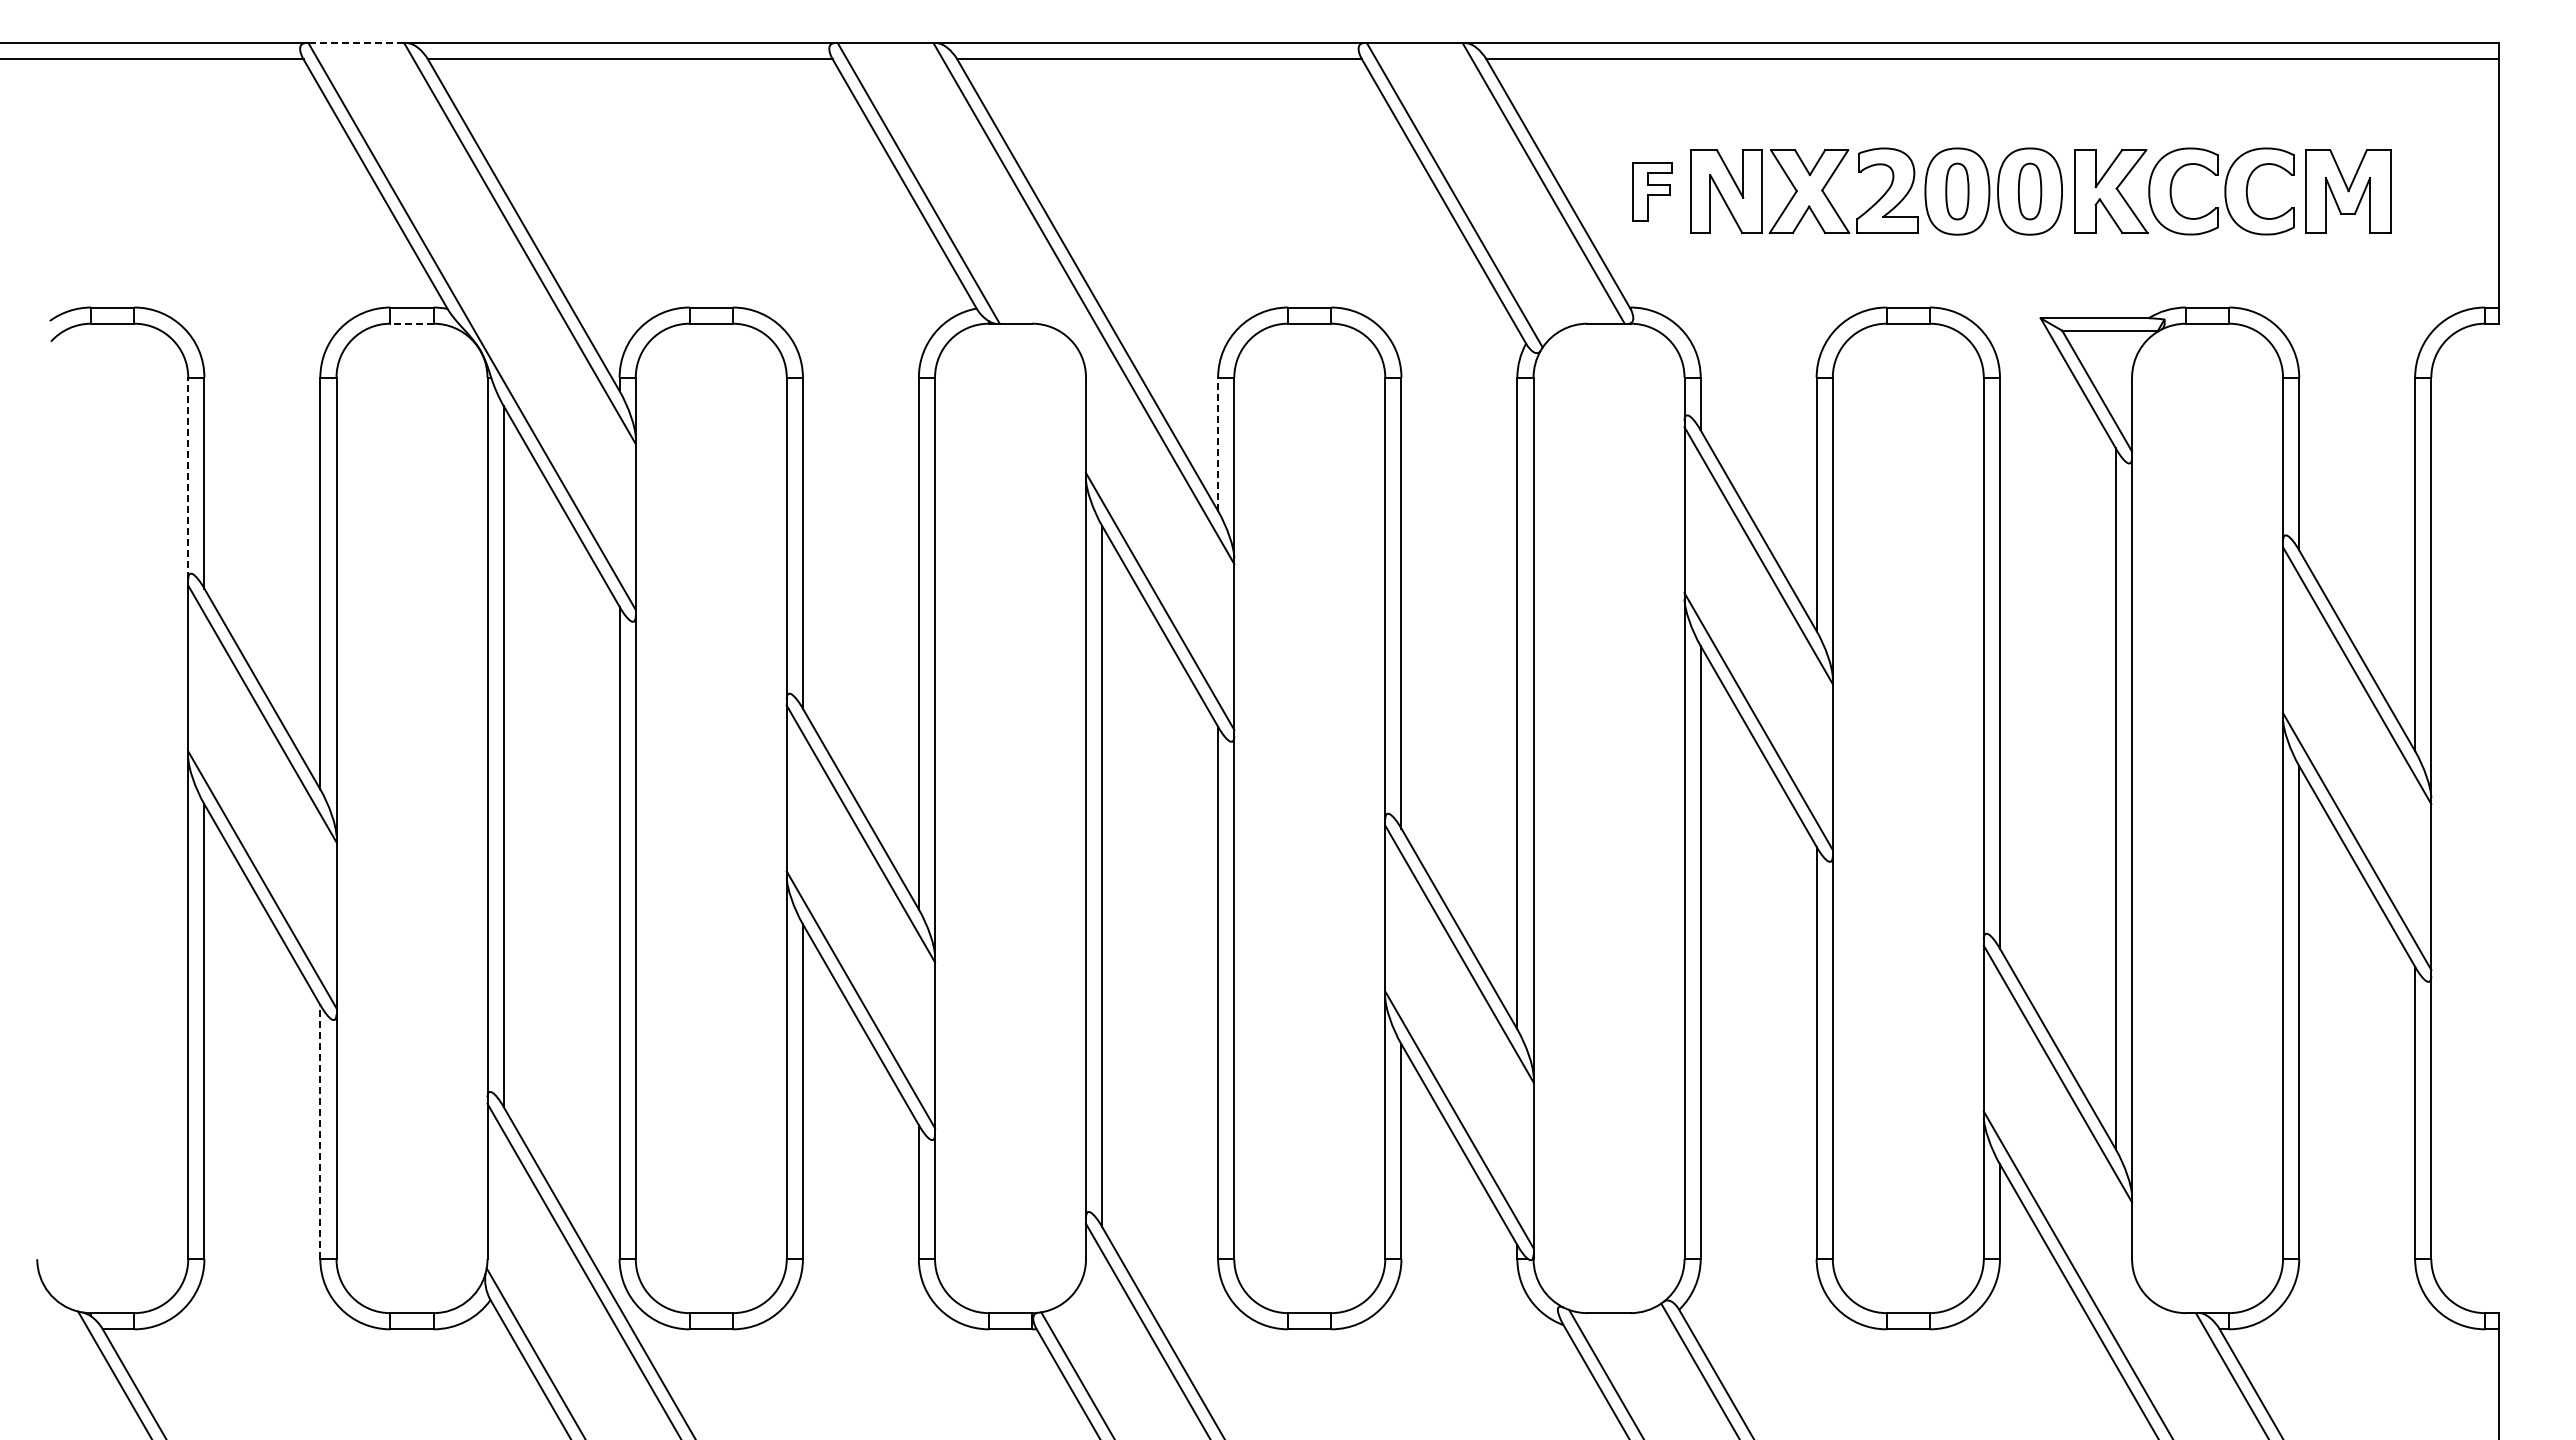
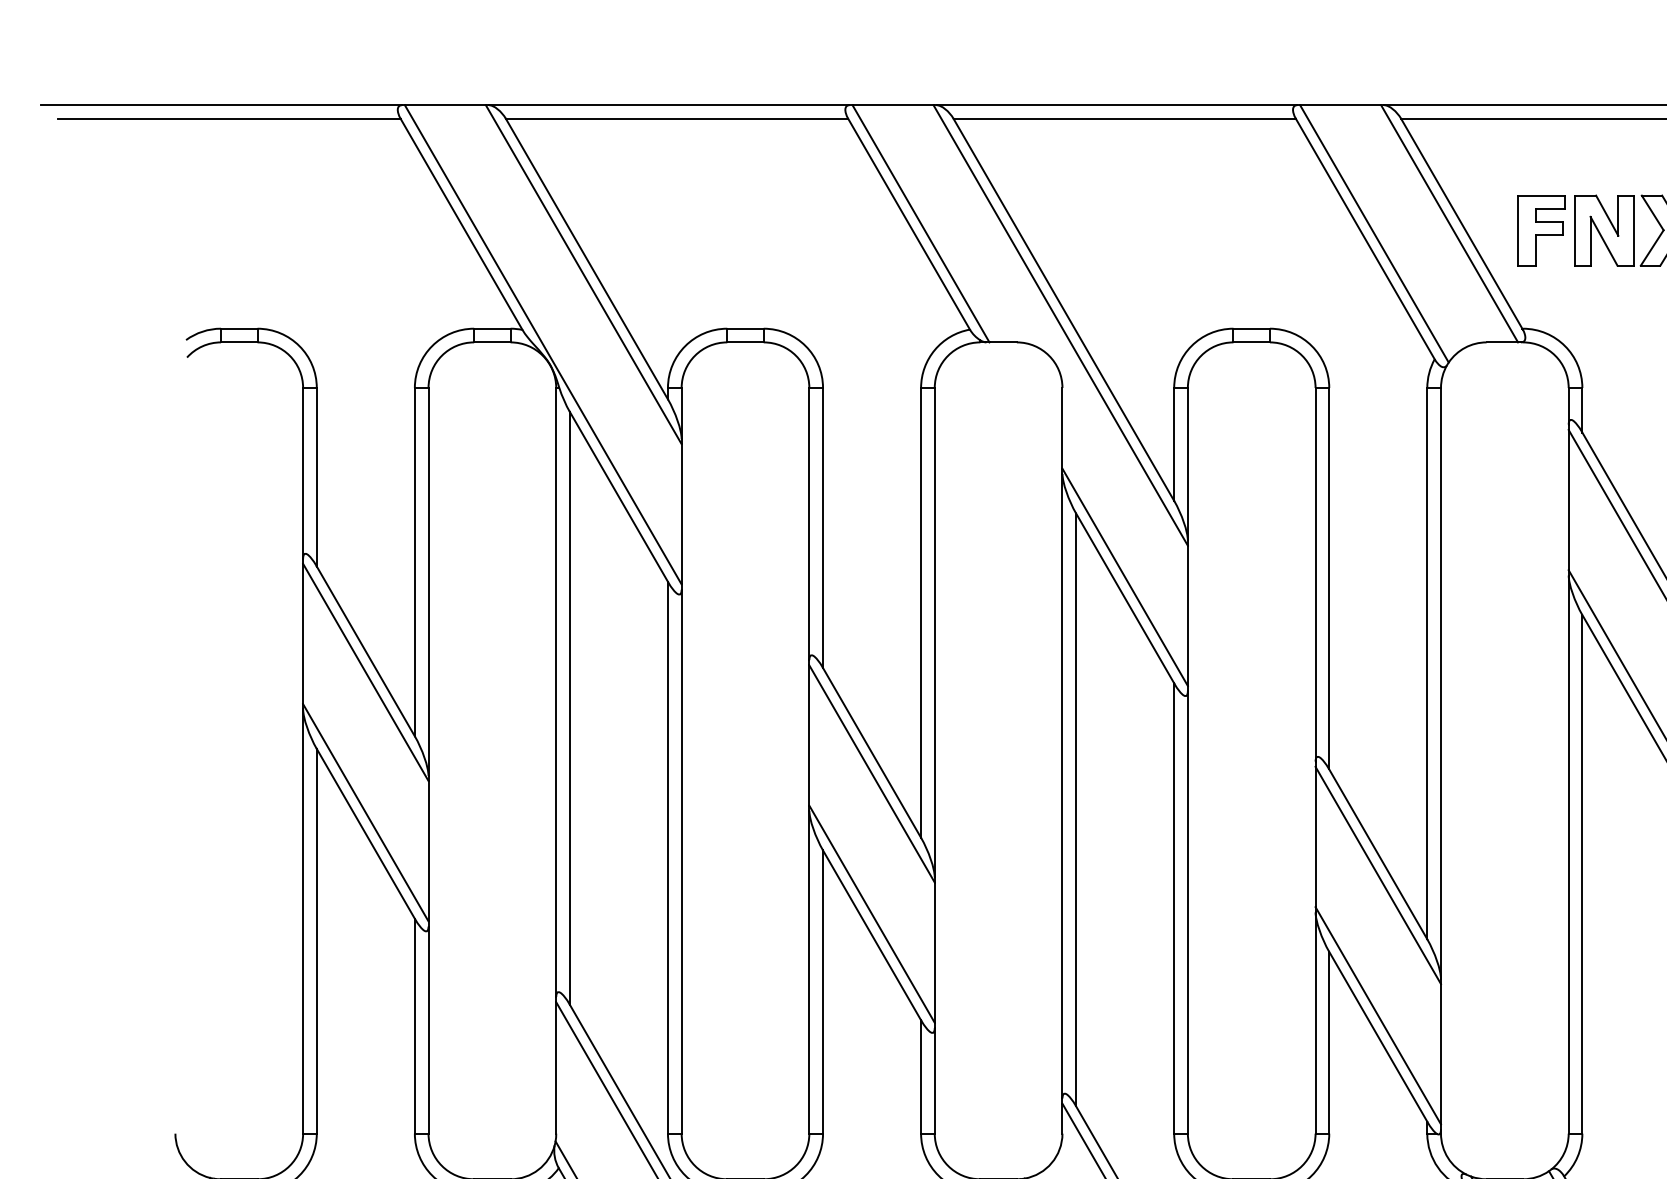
line: (356, 43) -> (445, 105), dashed -> solid
part: (1652, 191) -> (1541, 230), size x1.43
line: (412, 323) -> (492, 342), dashed -> solid
line: (1218, 444) -> (1174, 444), dashed -> solid
line: (188, 478) -> (303, 473), dashed -> solid
line: (320, 1131) -> (414, 1025), dashed -> solid

